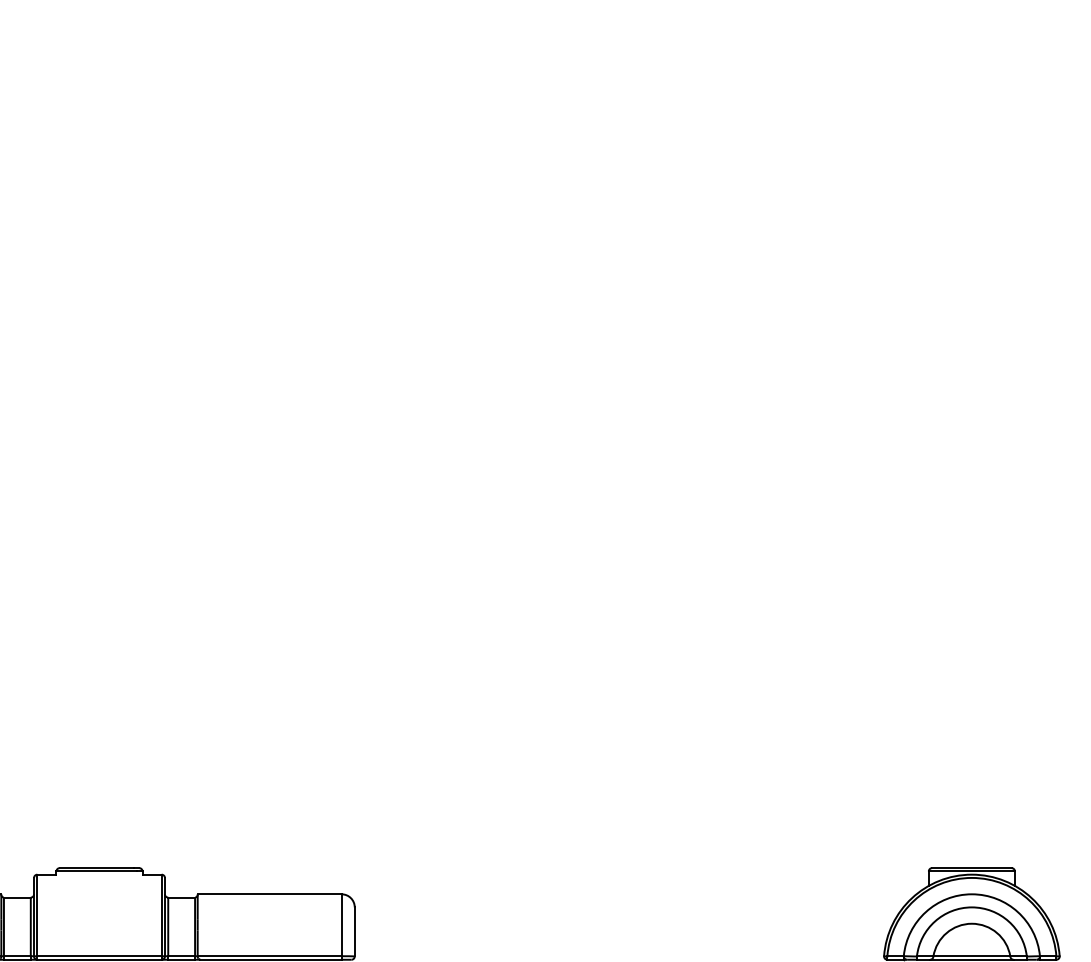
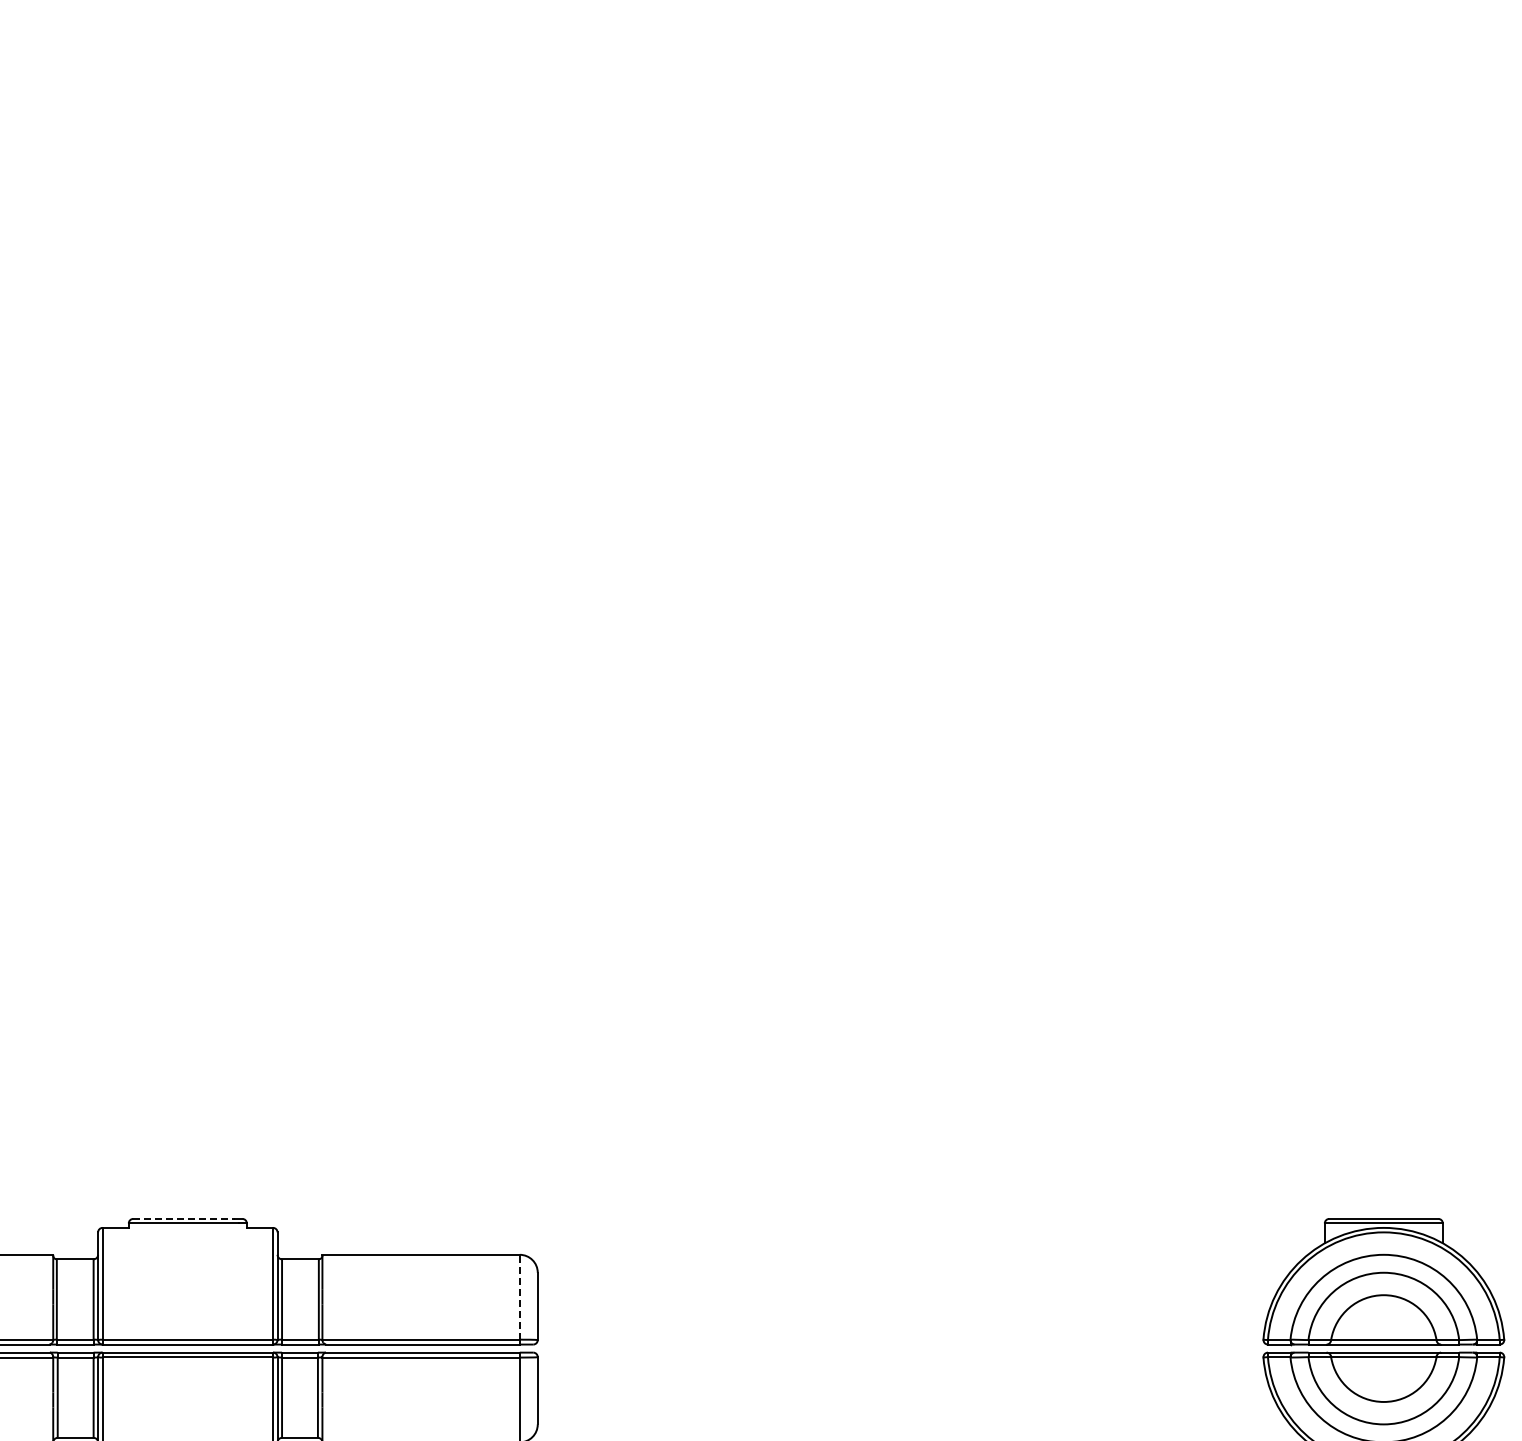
line: (97, 867) -> (184, 1218), solid -> dashed
line: (341, 924) -> (519, 1296), solid -> dashed

